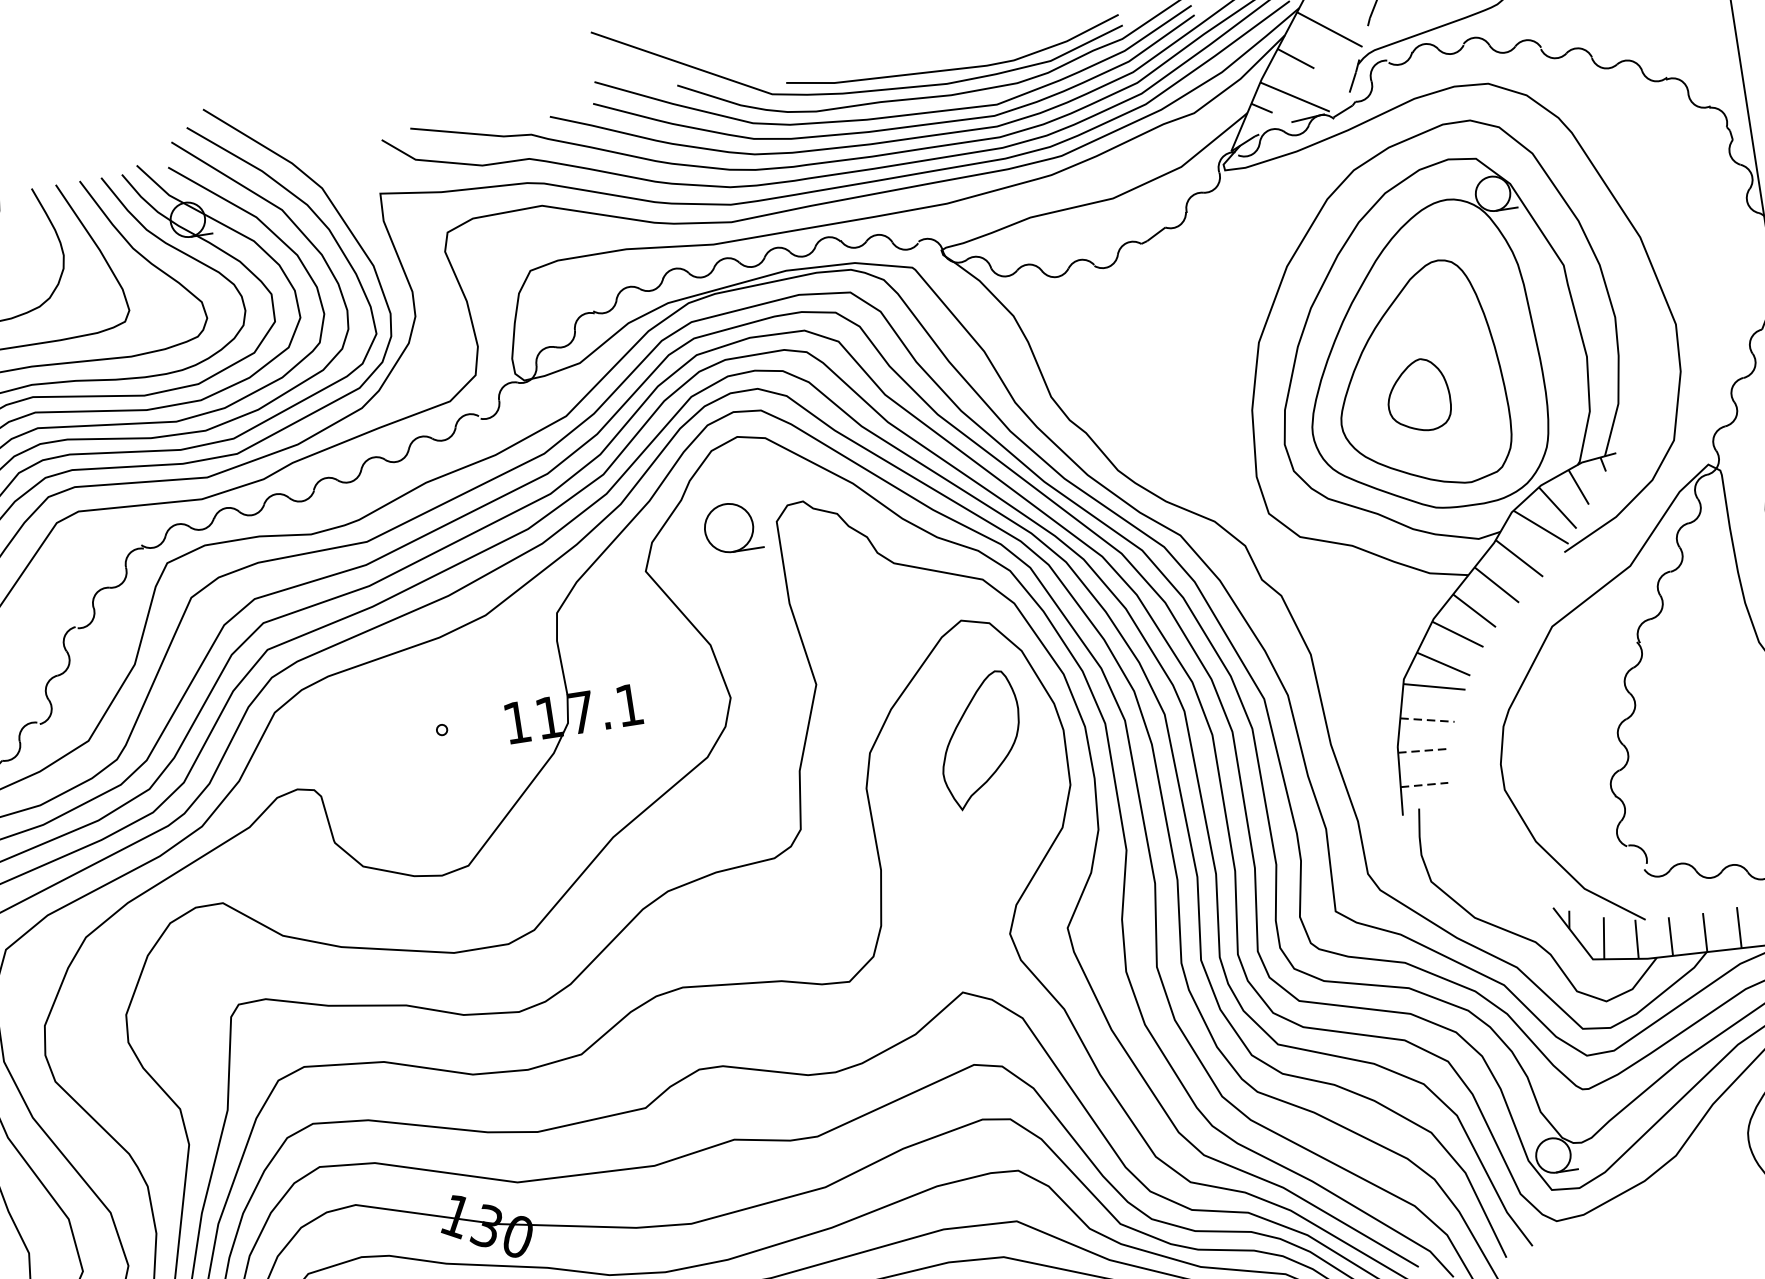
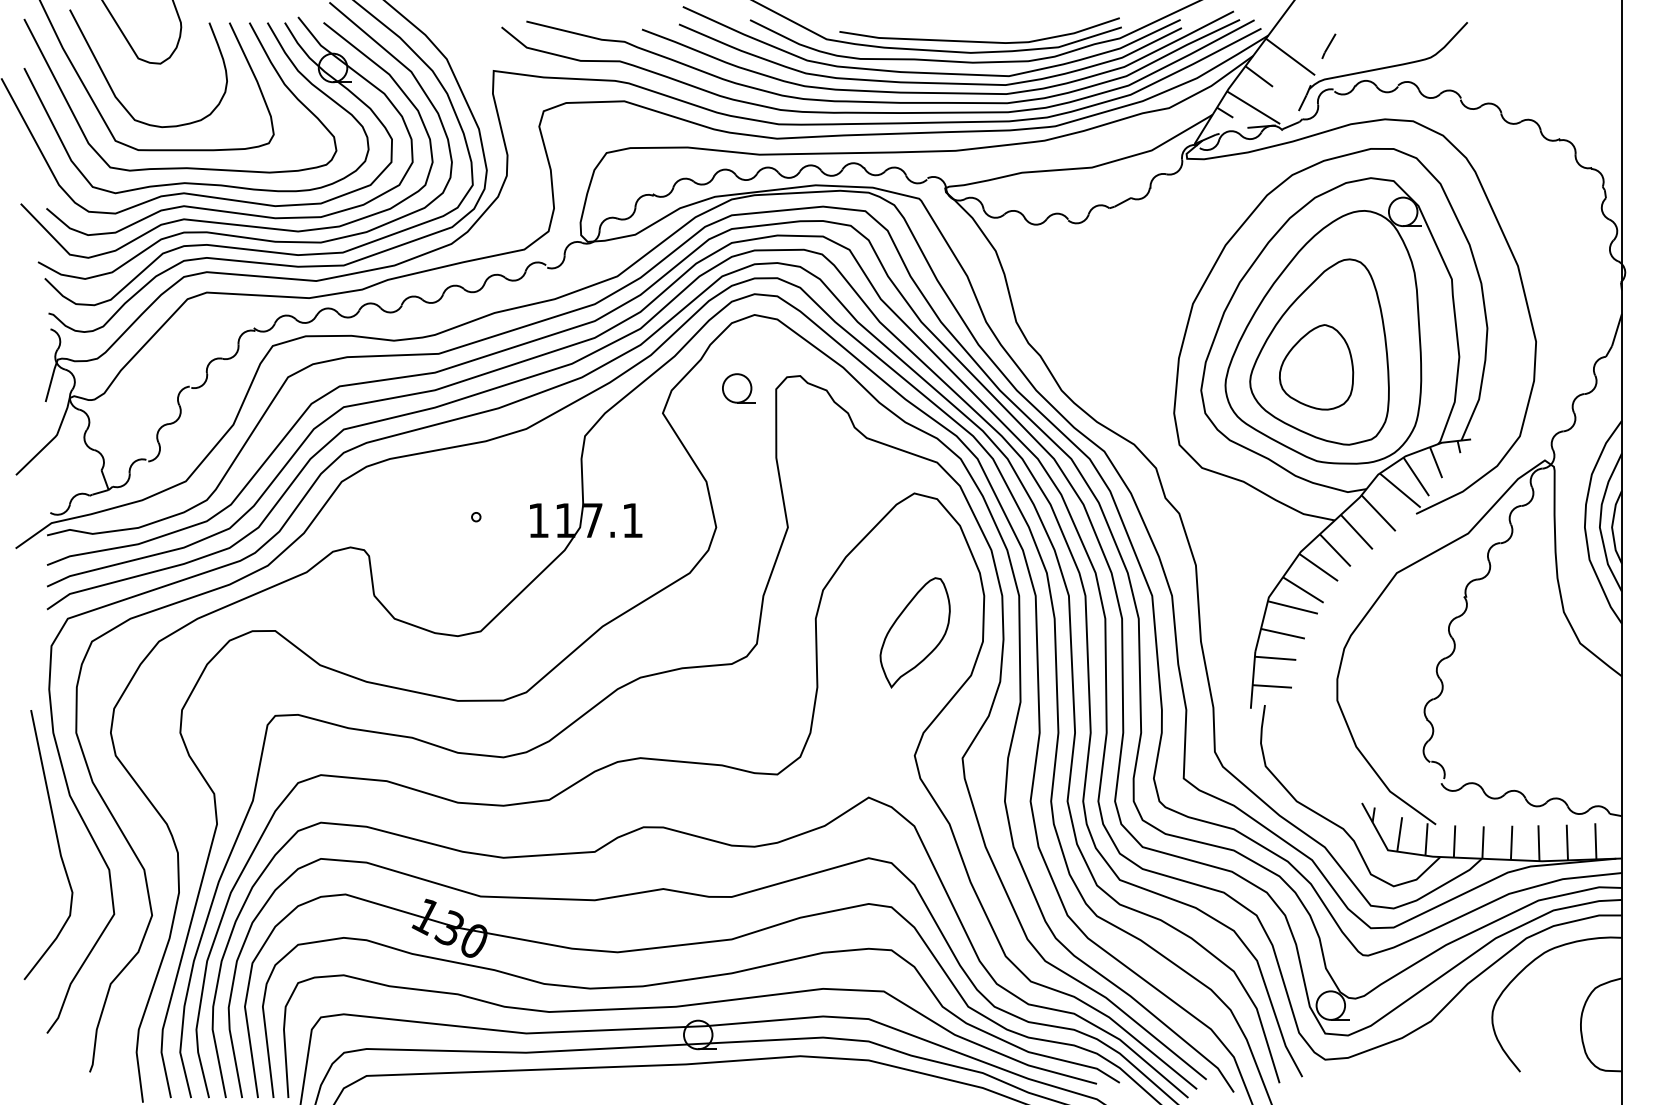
part: (1418, 395) -> (1316, 367), size x1.43
part: (731, 527) -> (738, 388), size x0.71
line: (1428, 719) -> (1283, 633), dashed -> solid
part: (979, 740) -> (914, 632), moved
line: (1423, 751) -> (1275, 658), dashed -> solid
line: (1424, 785) -> (1272, 686), dashed -> solid

